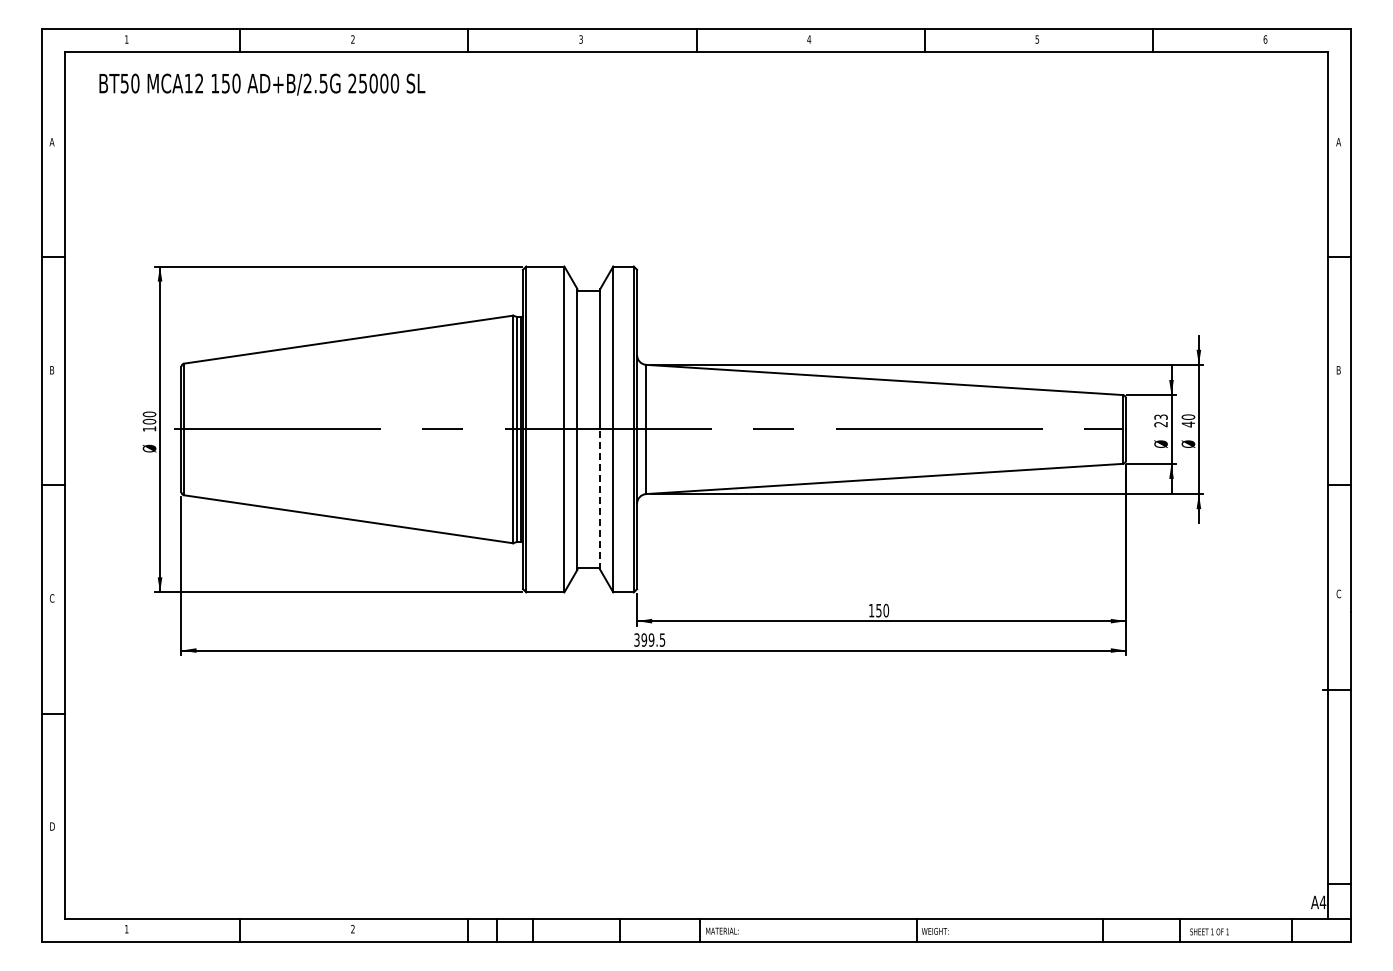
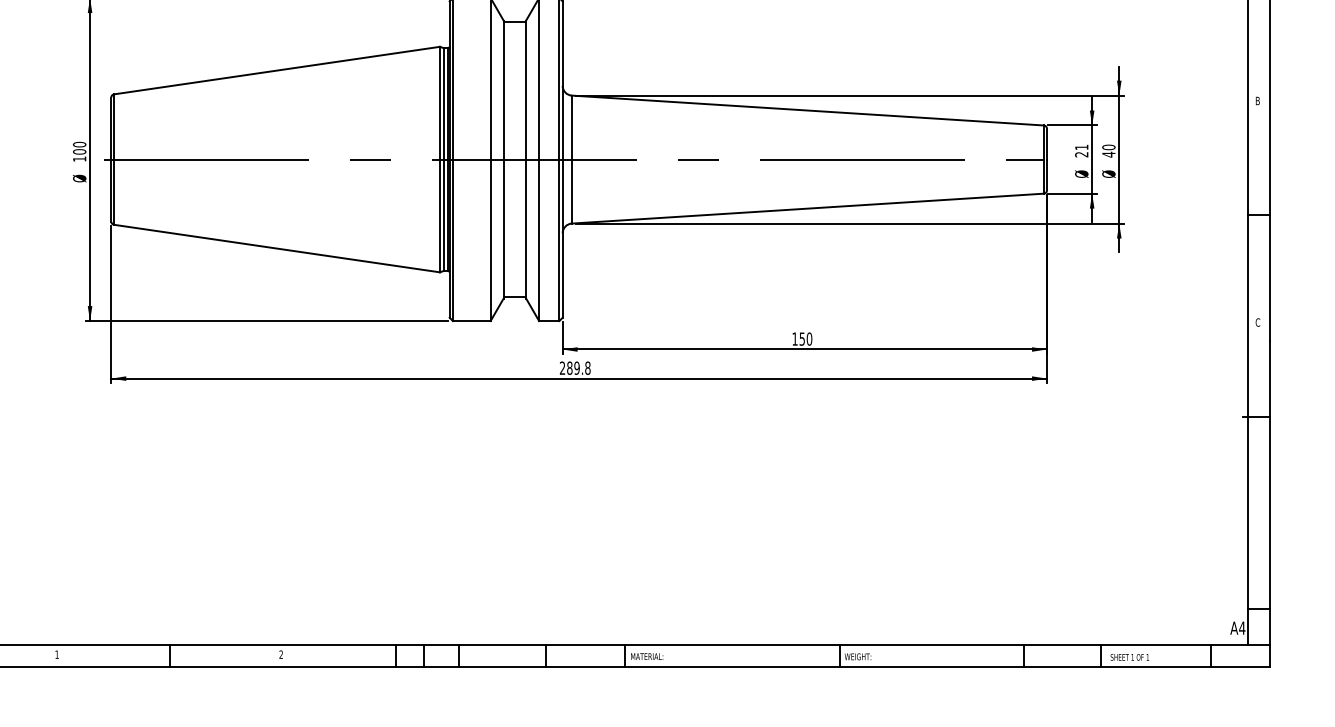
text: (1160, 416) -> (1081, 146), 23 -> 21
line: (600, 499) -> (526, 228), dashed -> solid
text: (649, 639) -> (574, 367), 399.5 -> 289.8

